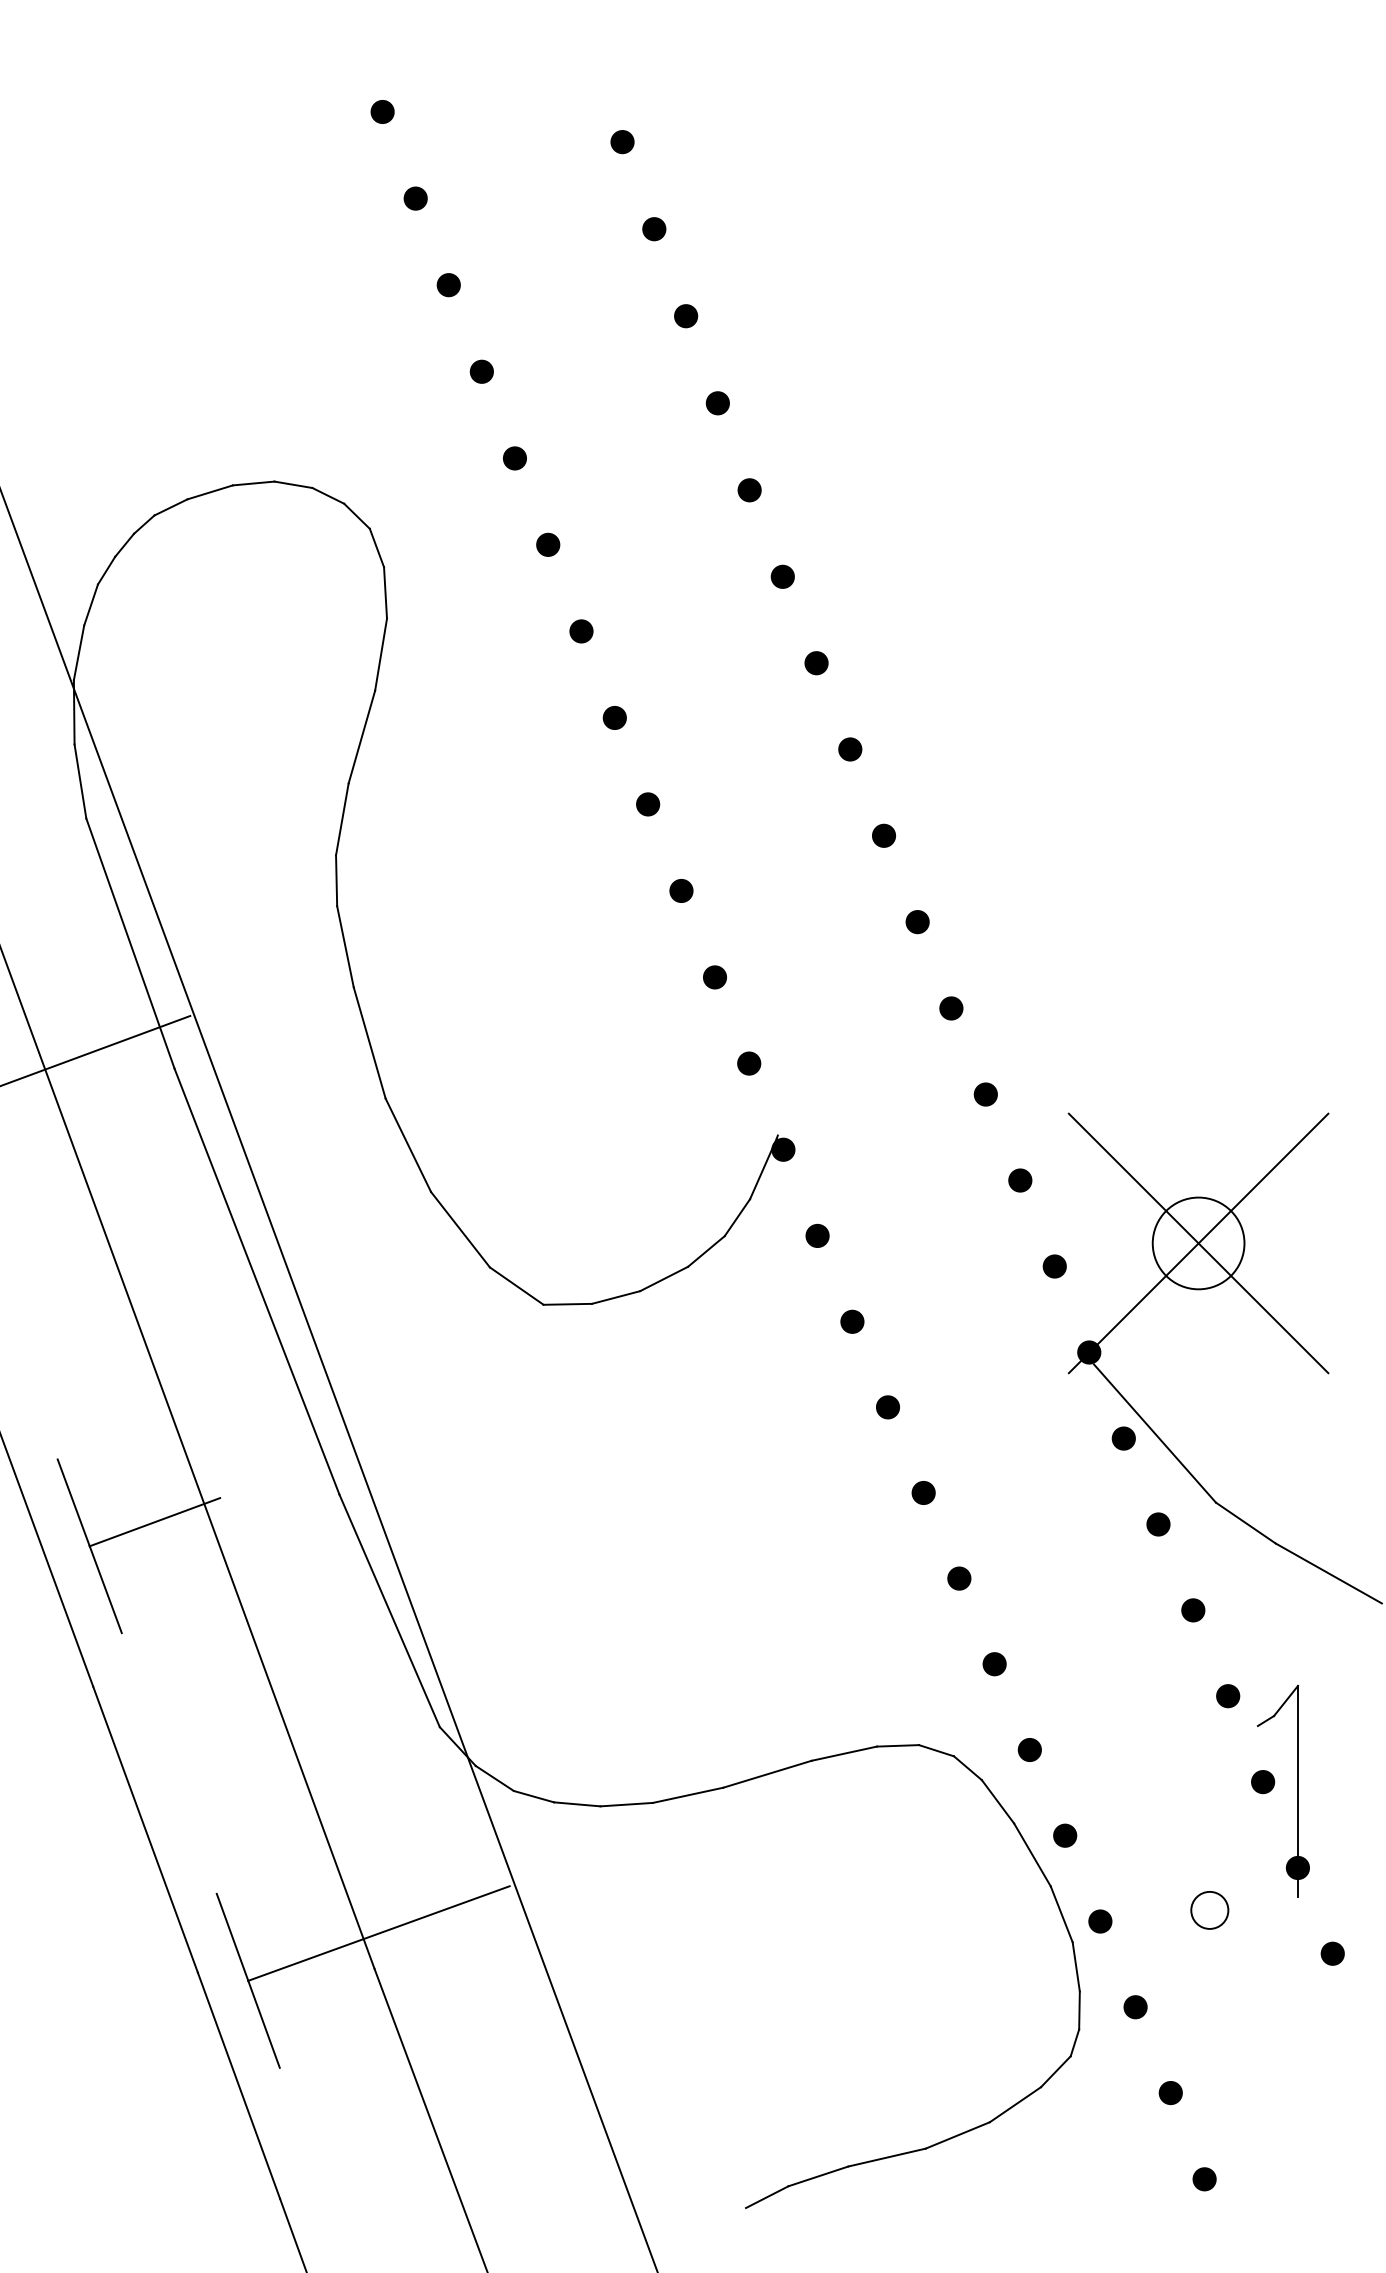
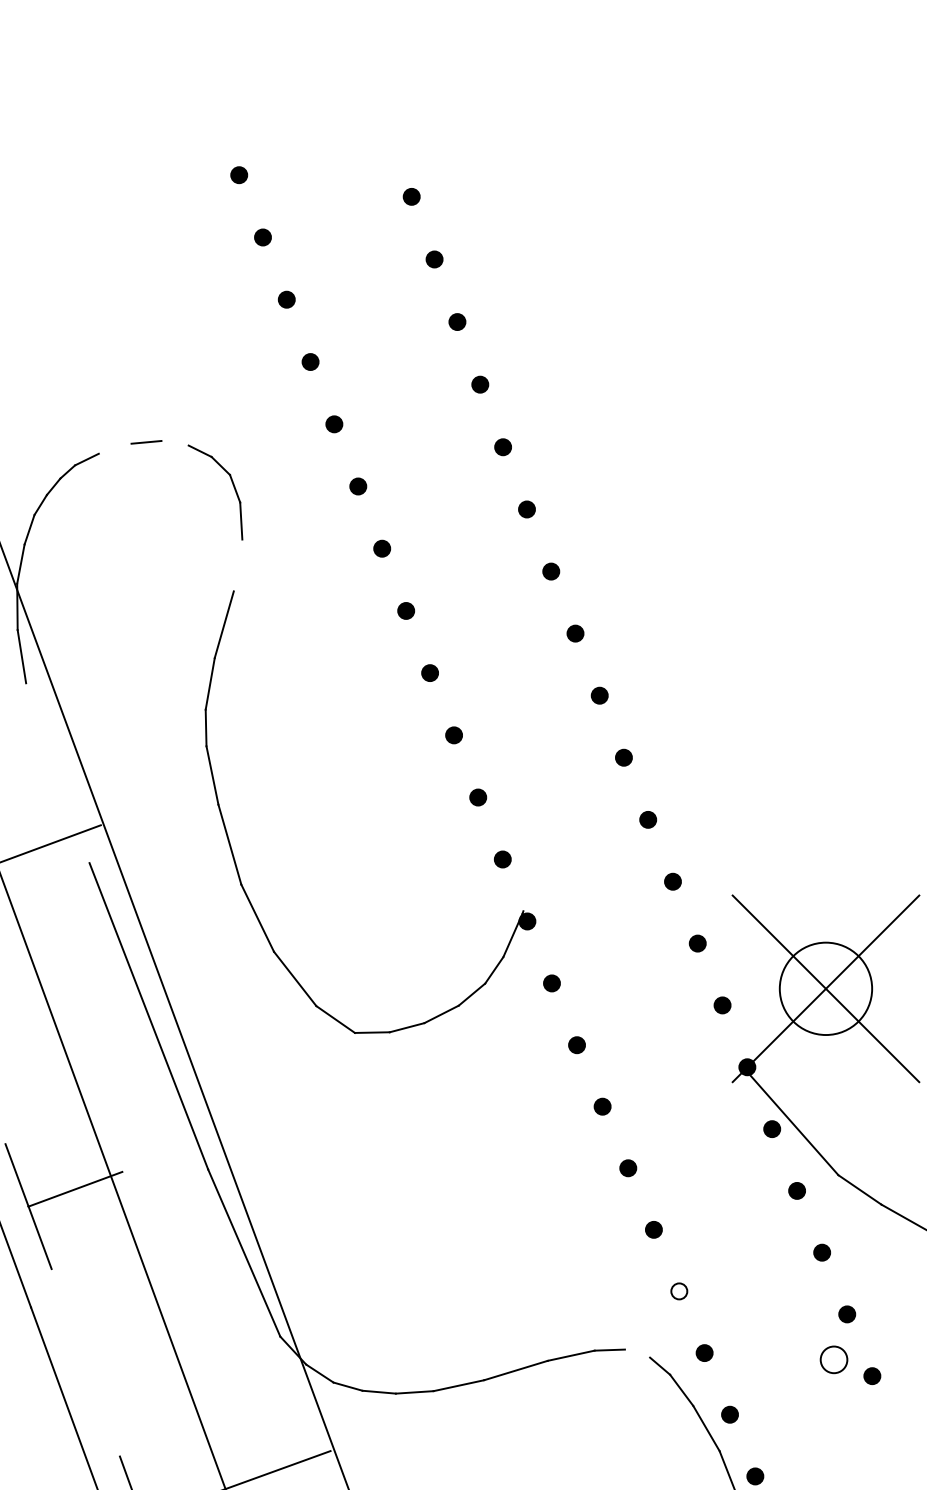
line: (293, 484) -> (175, 443), removed
line: (209, 492) -> (114, 448), removed
line: (381, 654) -> (238, 565), removed
line: (130, 943) -> (57, 773), removed
circle: (1198, 1243) -> (825, 988), size x1.4
fill: (994, 1664) -> (679, 1291), removed
line: (936, 1750) -> (637, 1353), removed
part: (1297, 1790) -> (897, 1382), removed
circle: (1209, 1910) -> (833, 1359), moved

